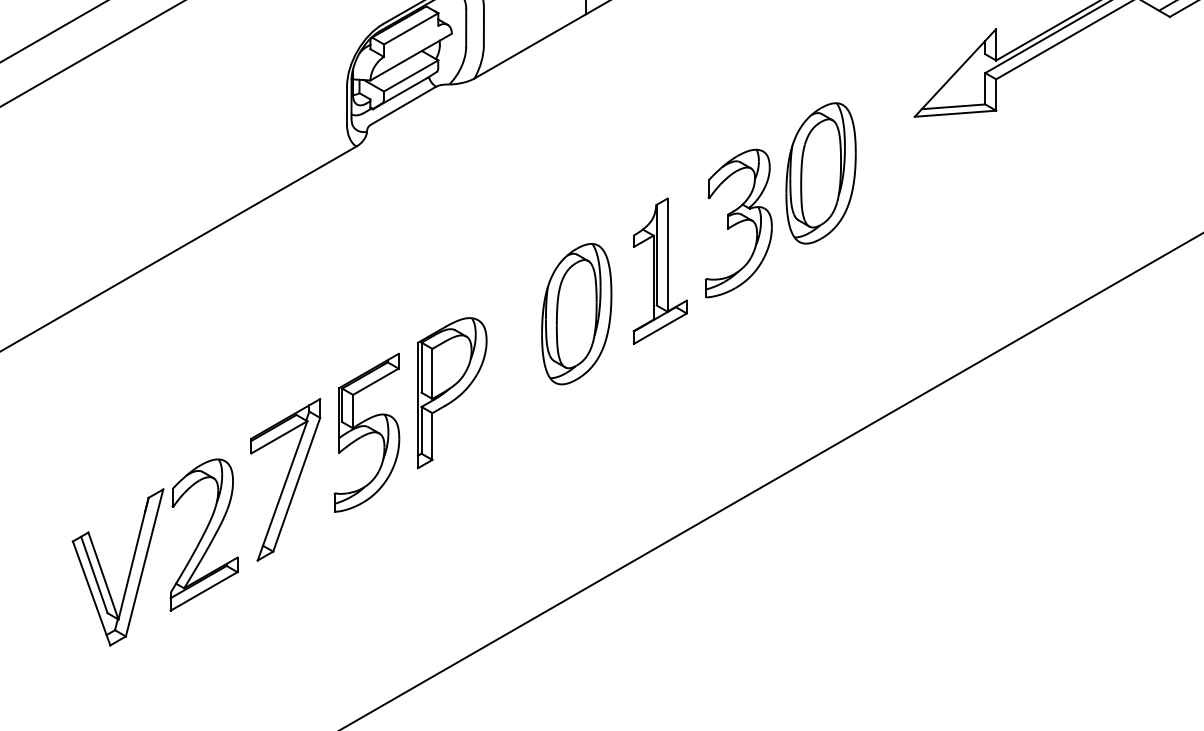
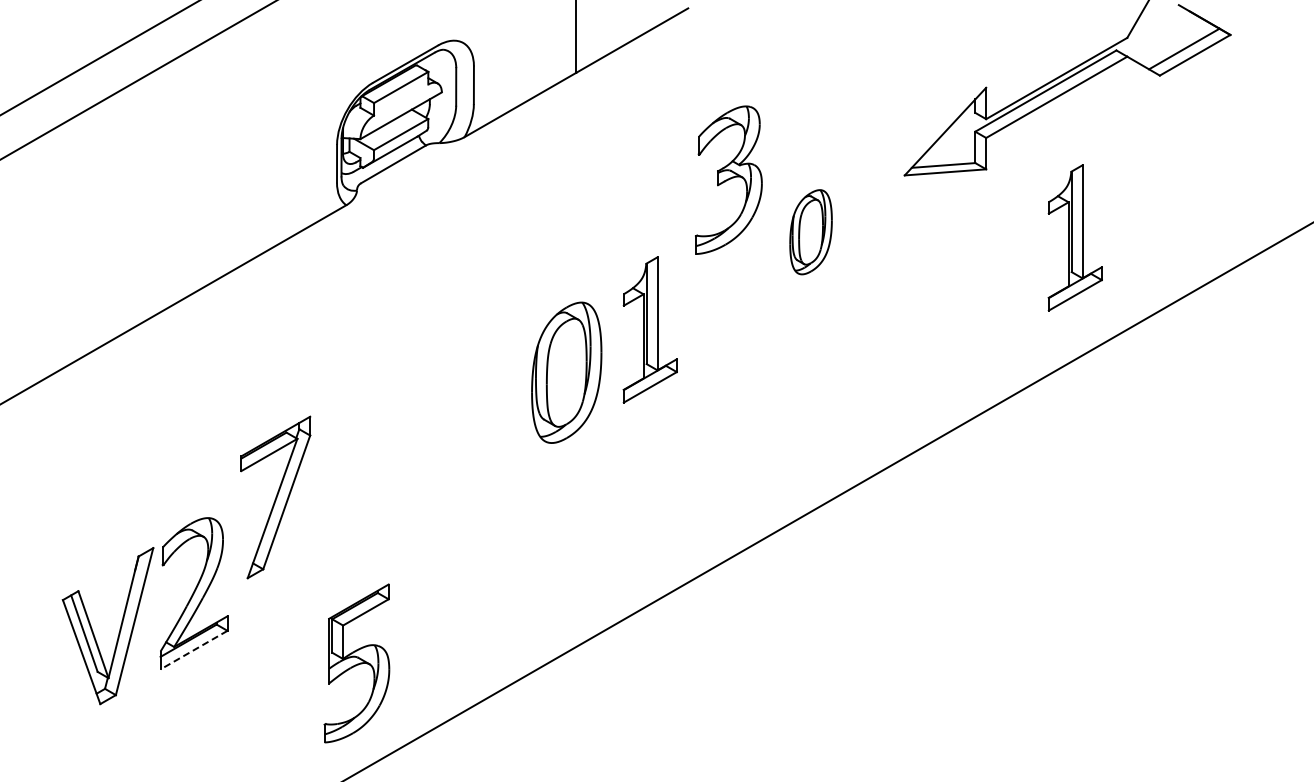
part: (820, 173) -> (810, 232), size x0.6
part: (1084, 178) -> (1074, 237), added
part: (738, 222) -> (728, 179), moved
part: (452, 392) -> (442, 451), removed
part: (366, 432) -> (356, 663), moved
part: (285, 479) -> (275, 497), moved
line: (204, 591) -> (194, 650), solid -> dashed

